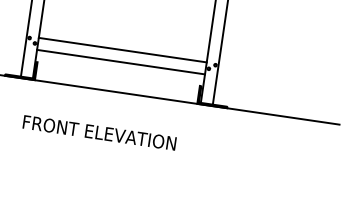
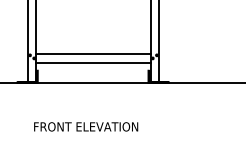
text: (100, 132) -> (86, 126), moved

